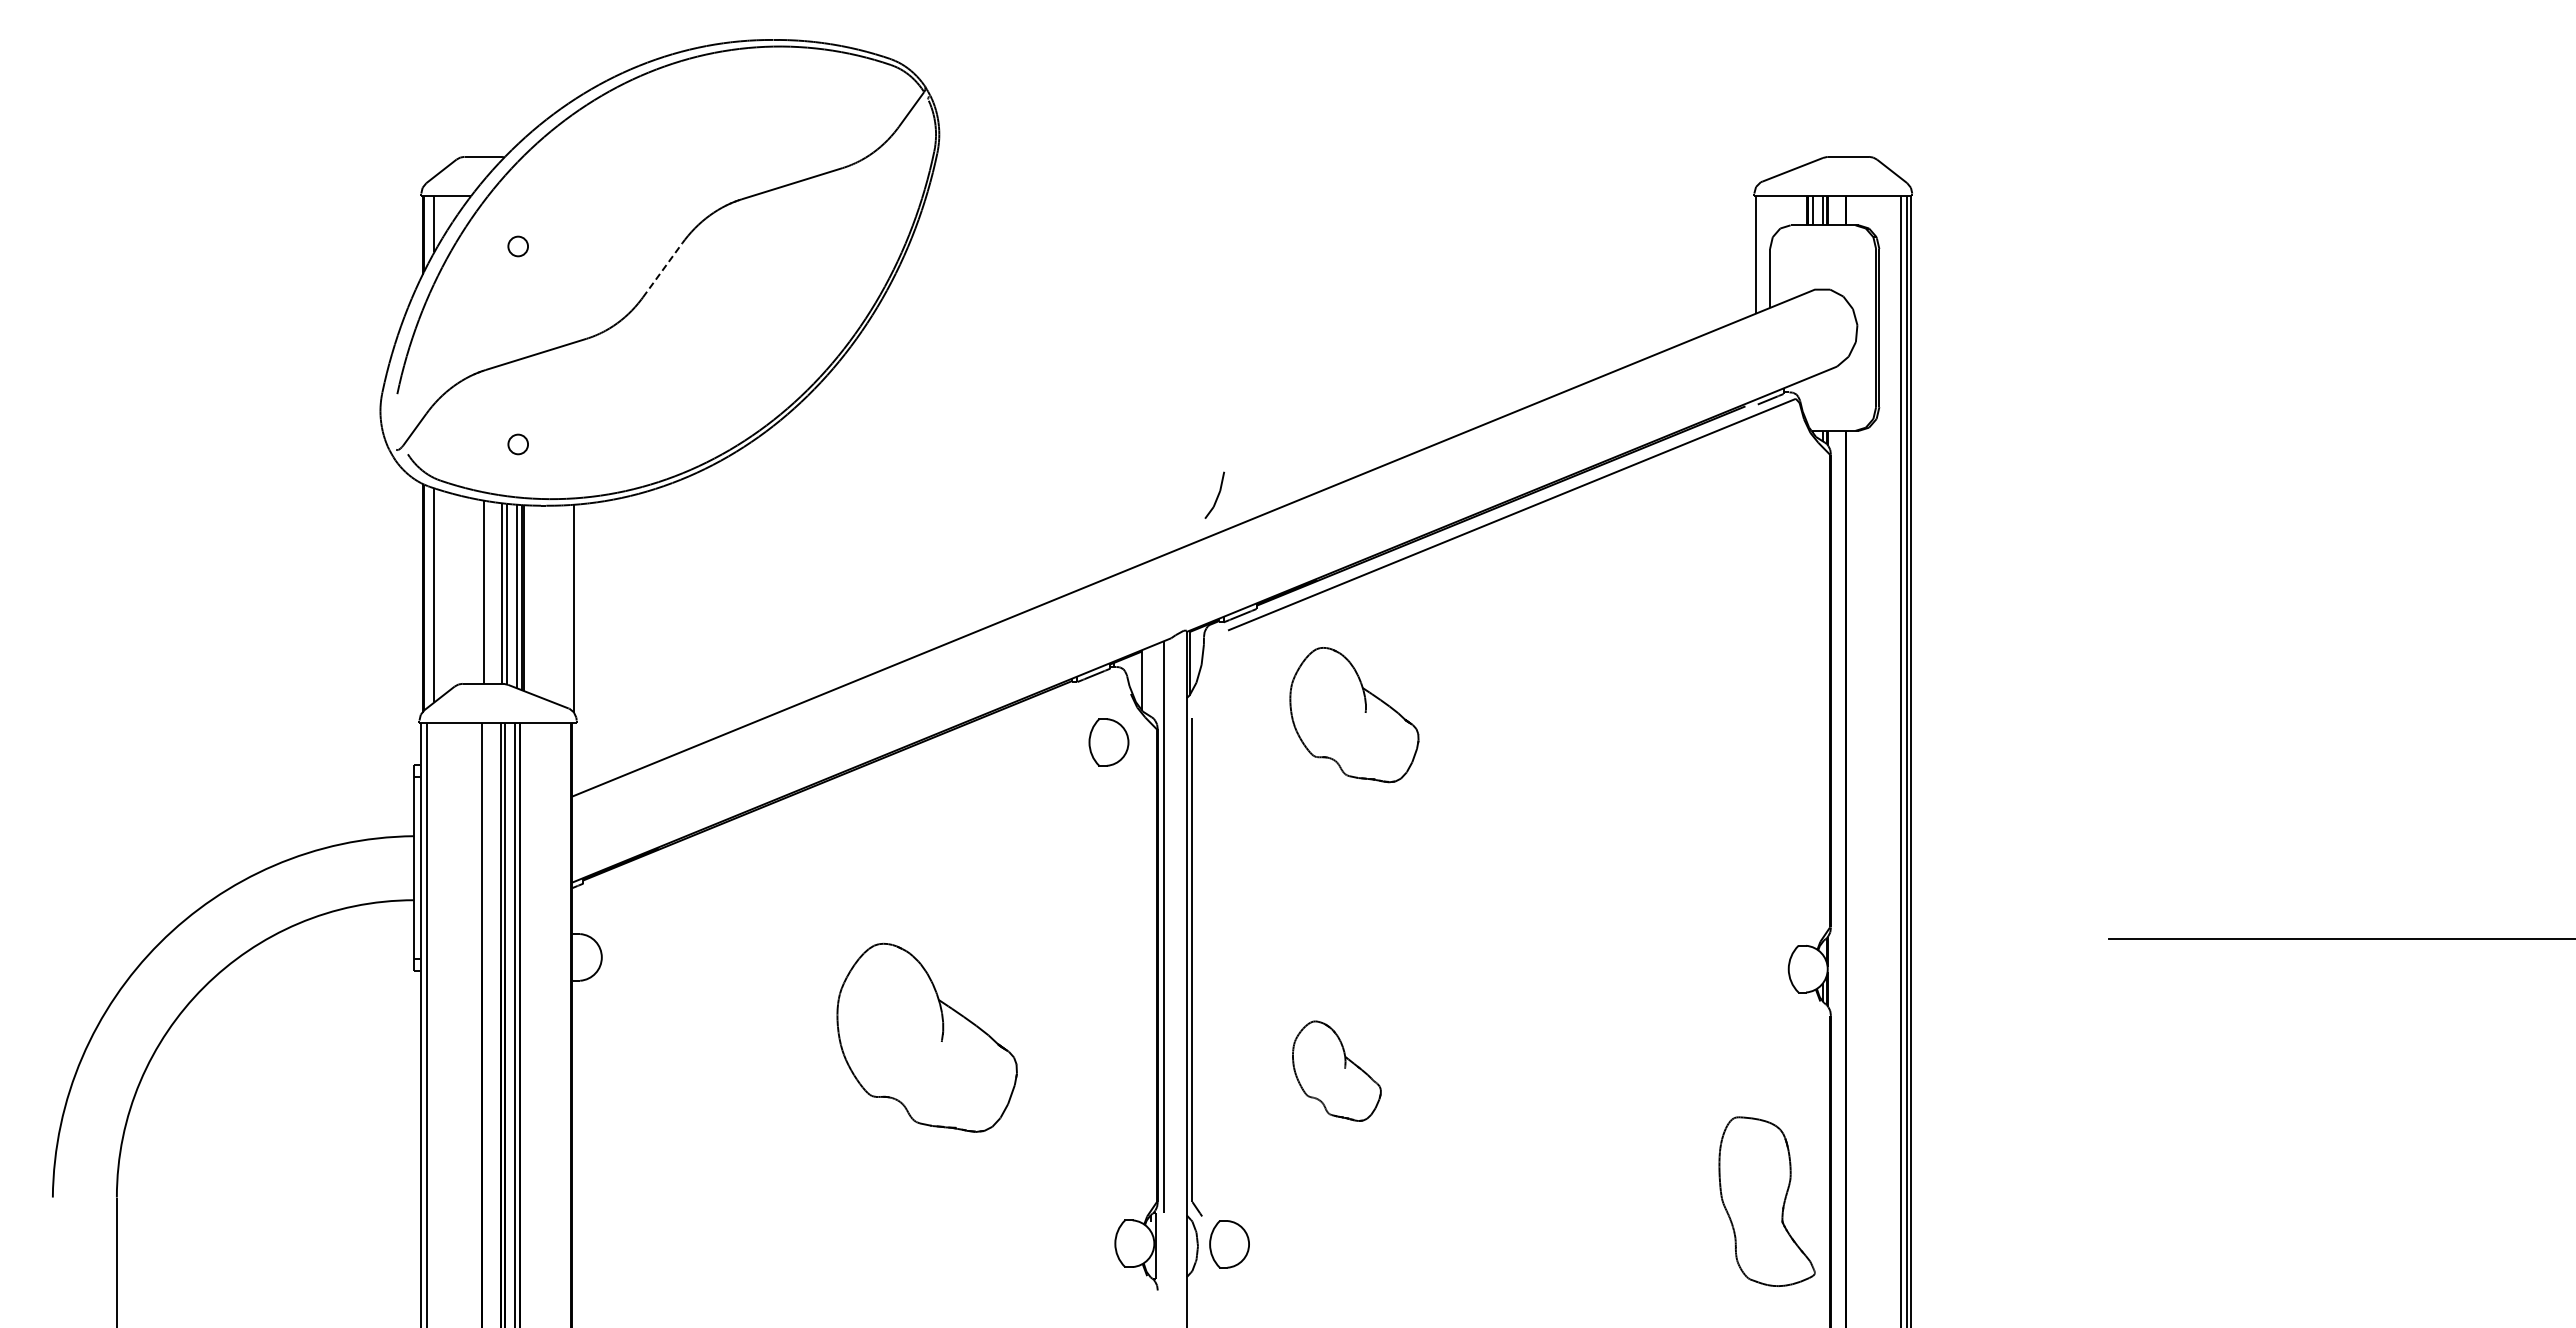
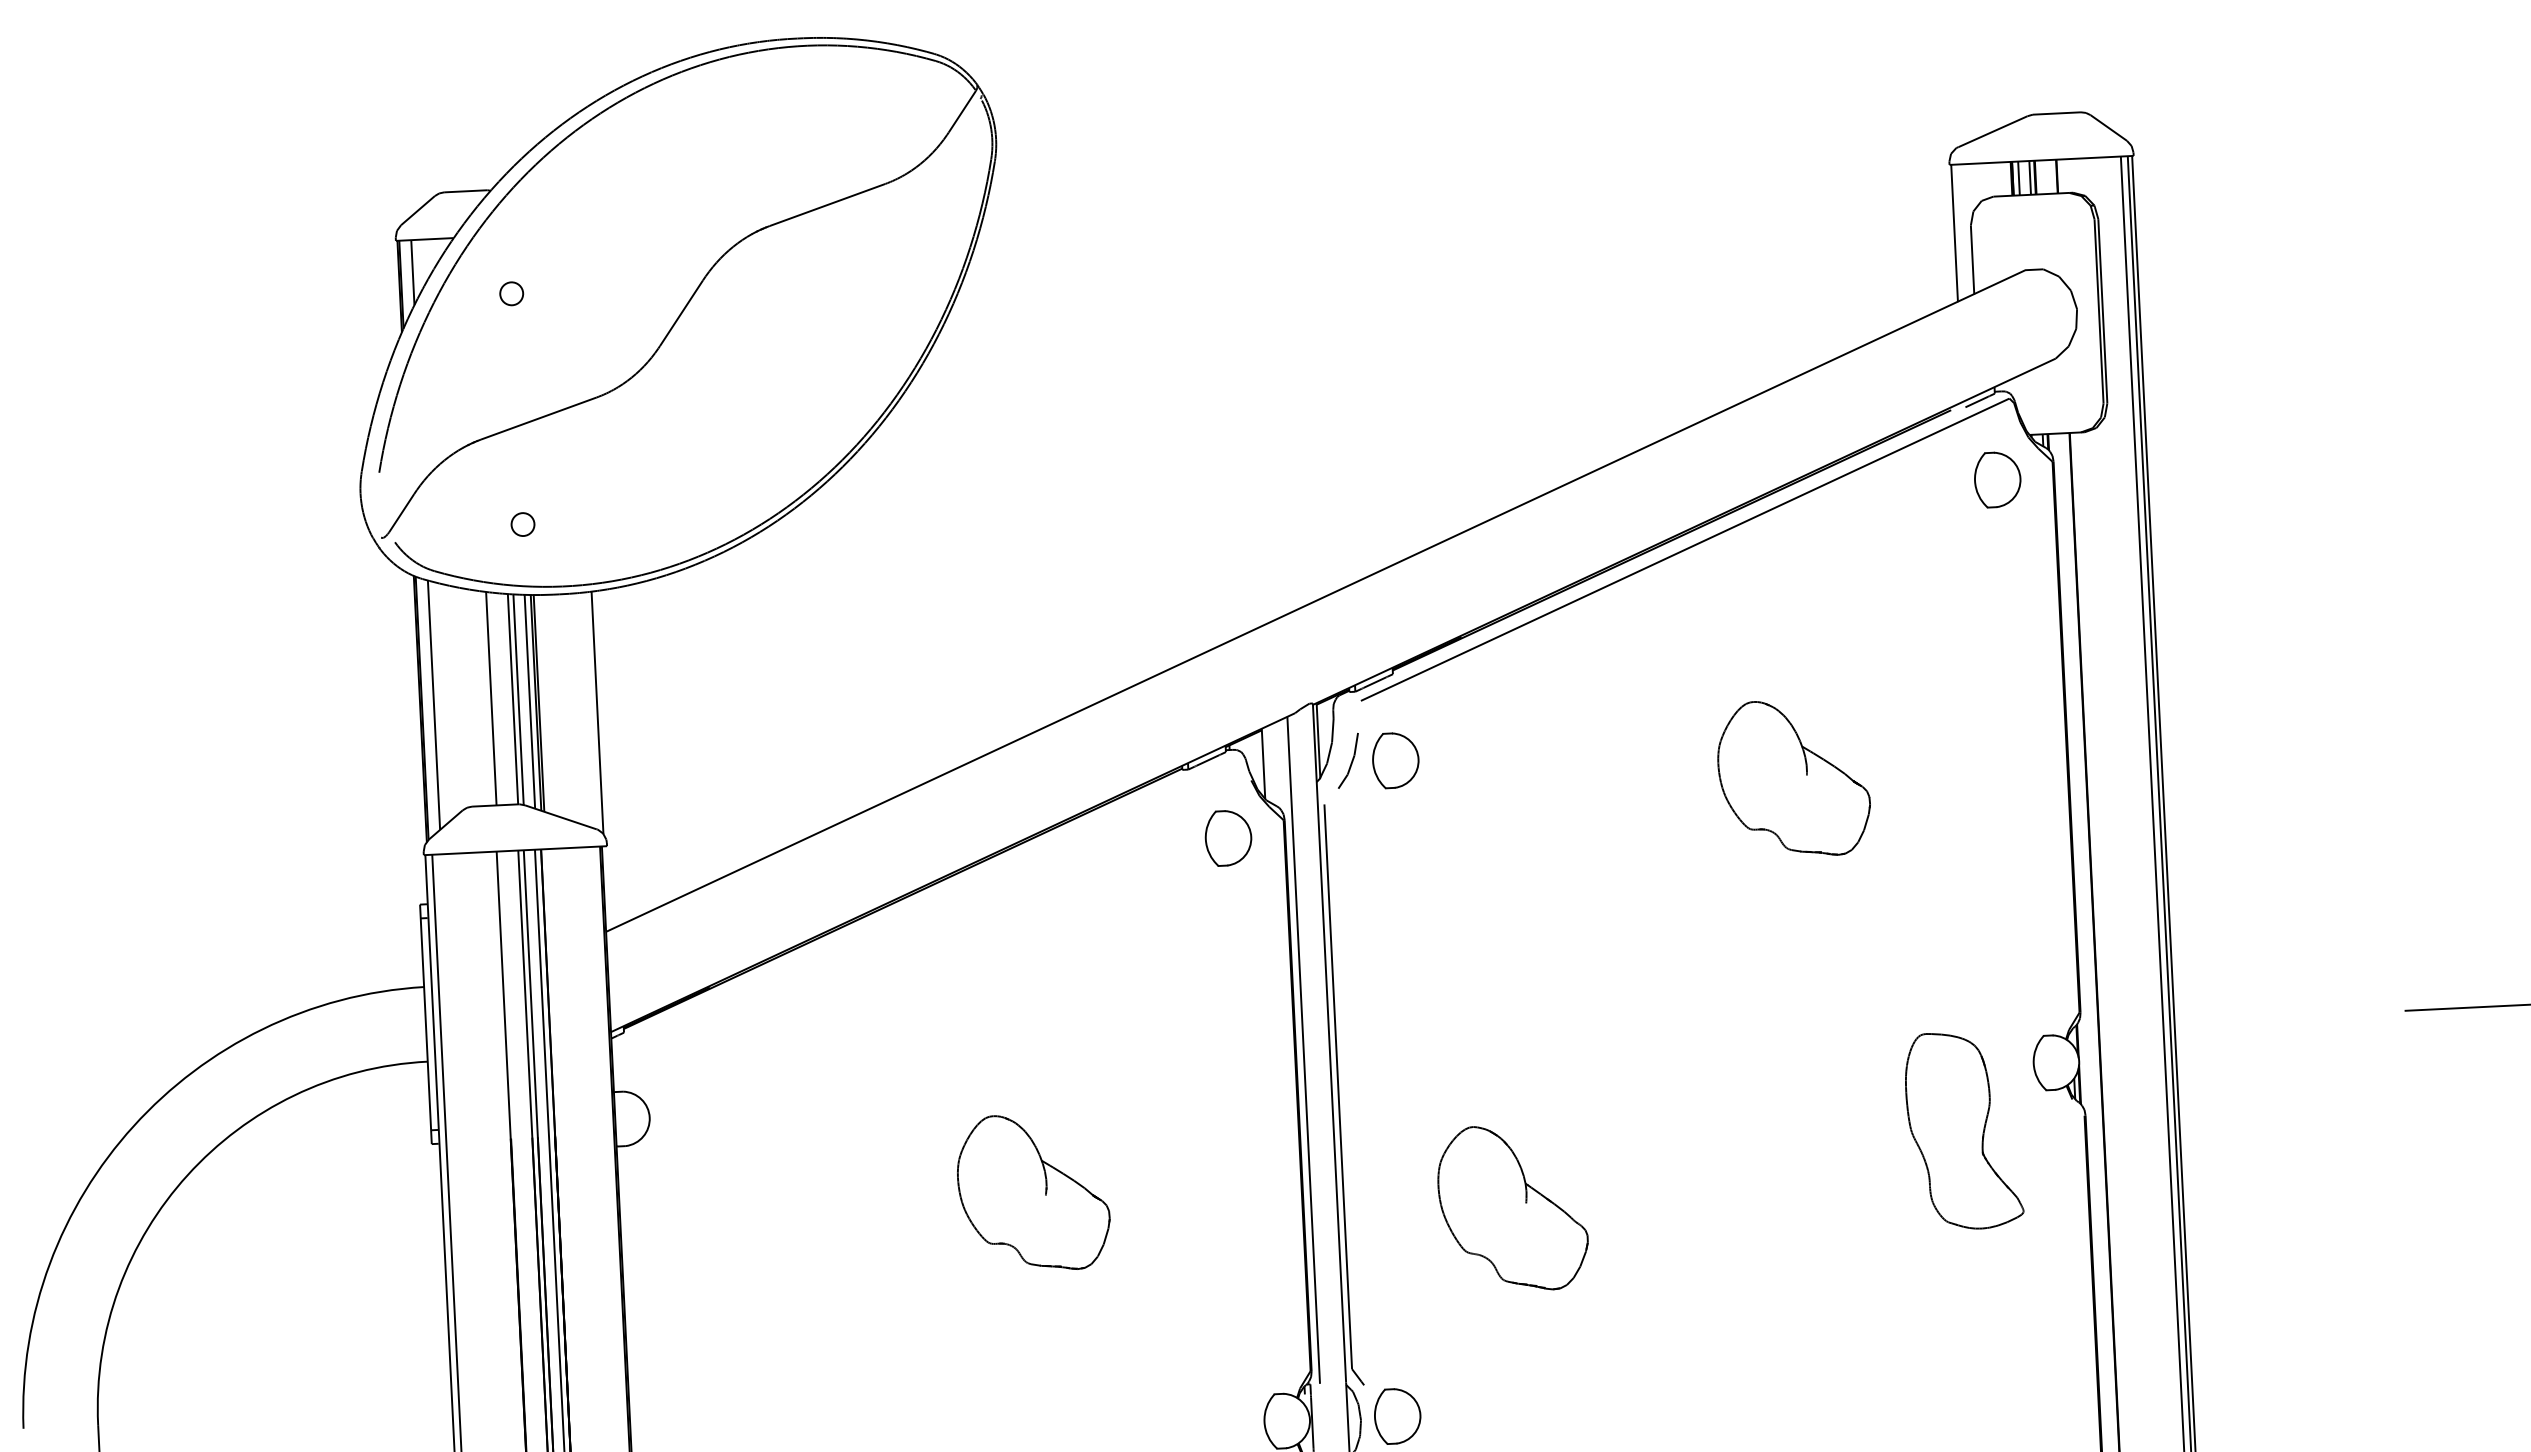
line: (662, 270) -> (681, 313), dashed -> solid
part: (1782, 467) -> (1997, 479), added
part: (1214, 494) -> (1347, 759), moved
part: (1255, 682) -> (1395, 759), added
part: (1354, 715) -> (1794, 779), moved
part: (927, 1037) -> (1033, 1192), size x0.71
part: (1336, 1071) -> (1512, 1208), size x1.43
part: (1766, 1201) -> (1963, 1130), moved

